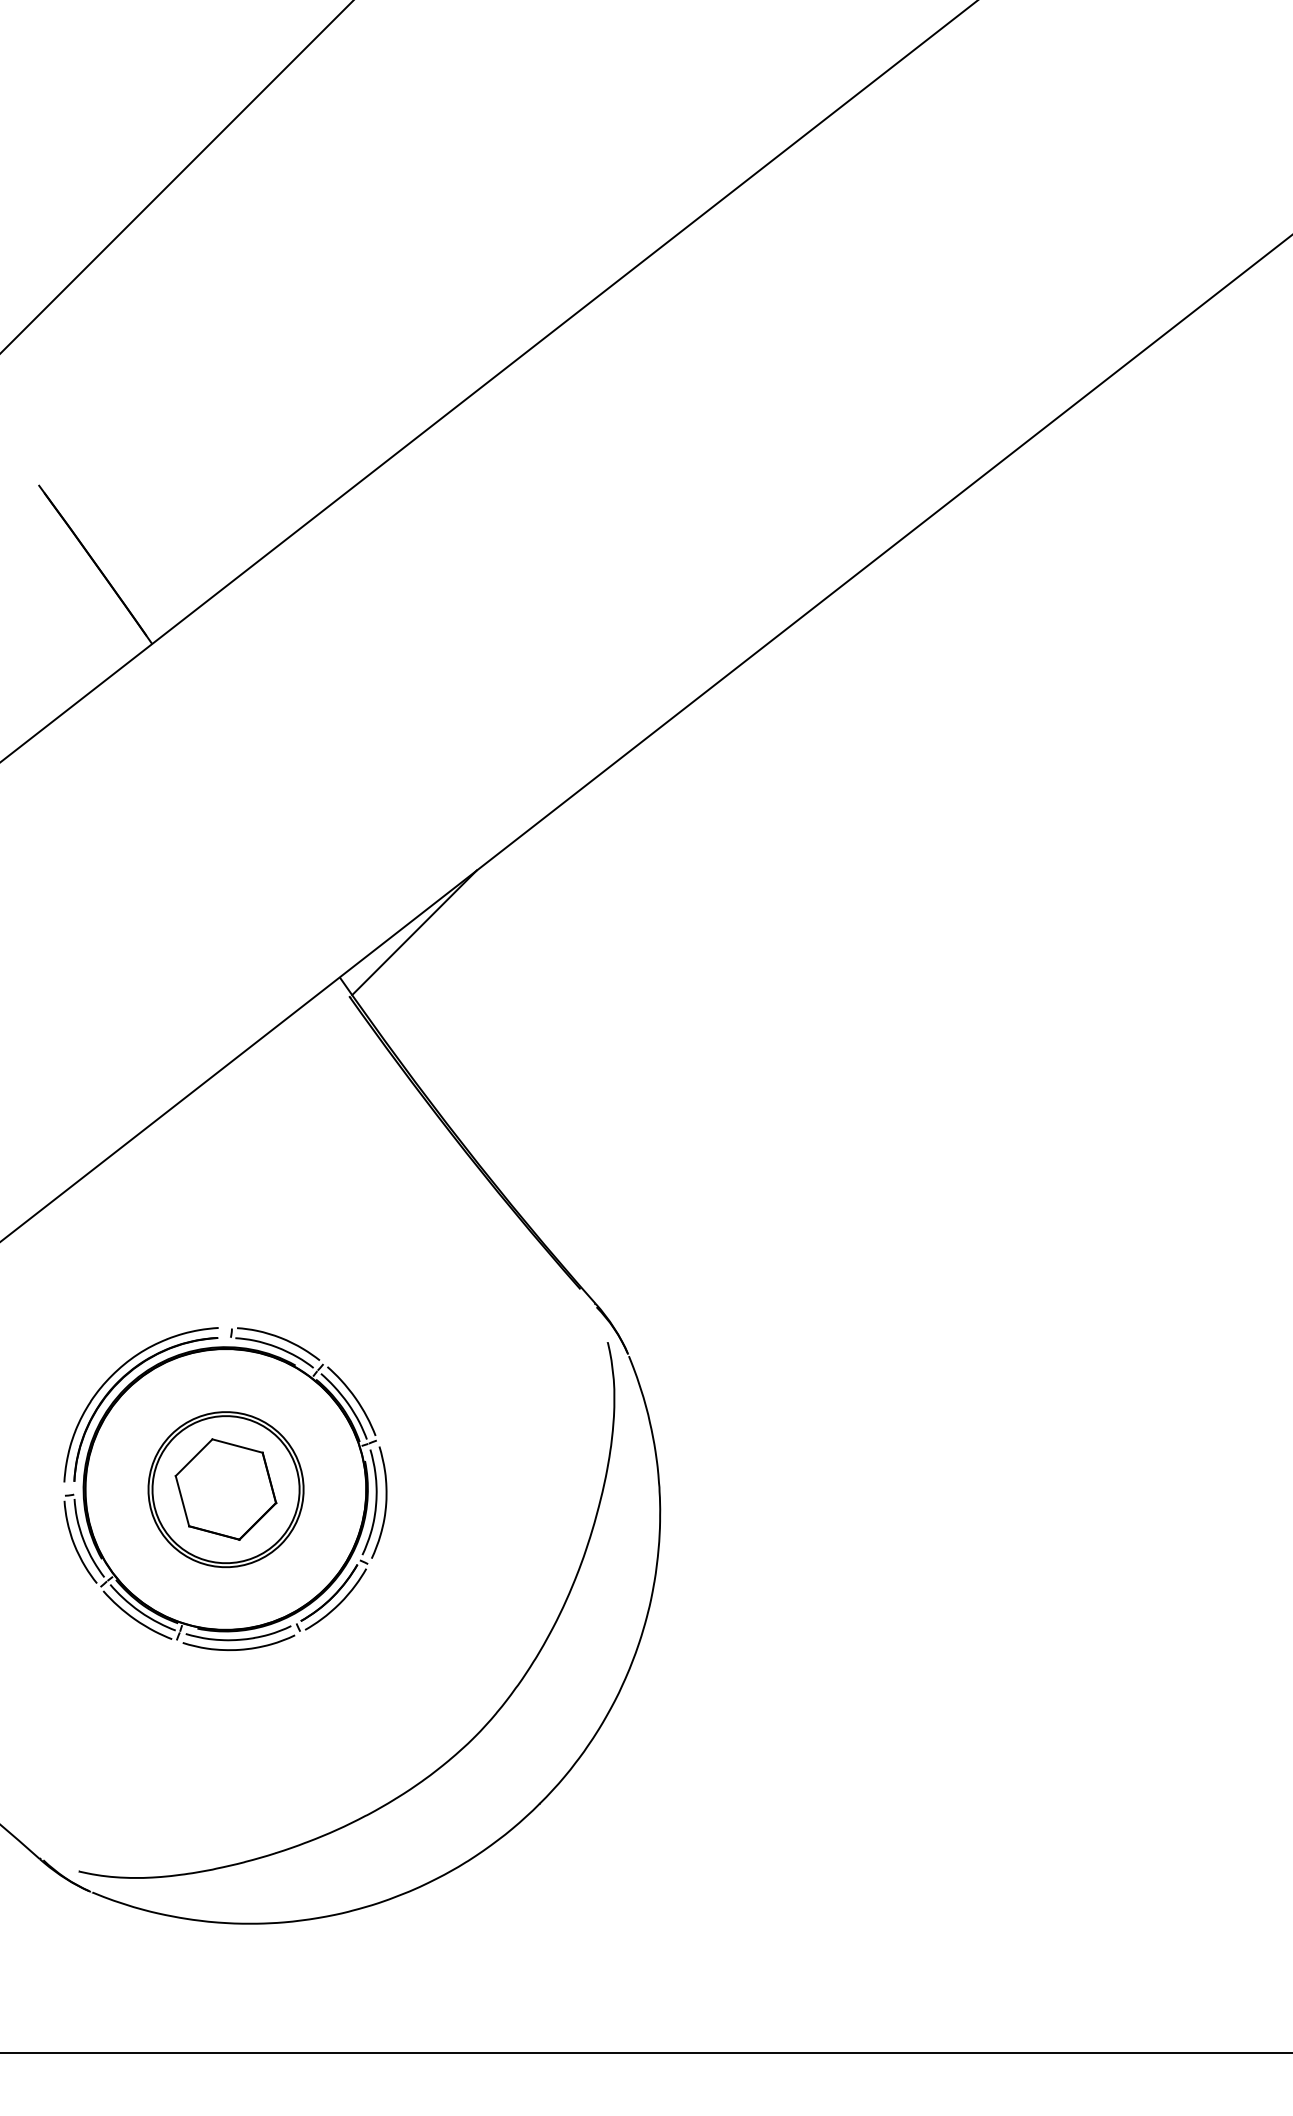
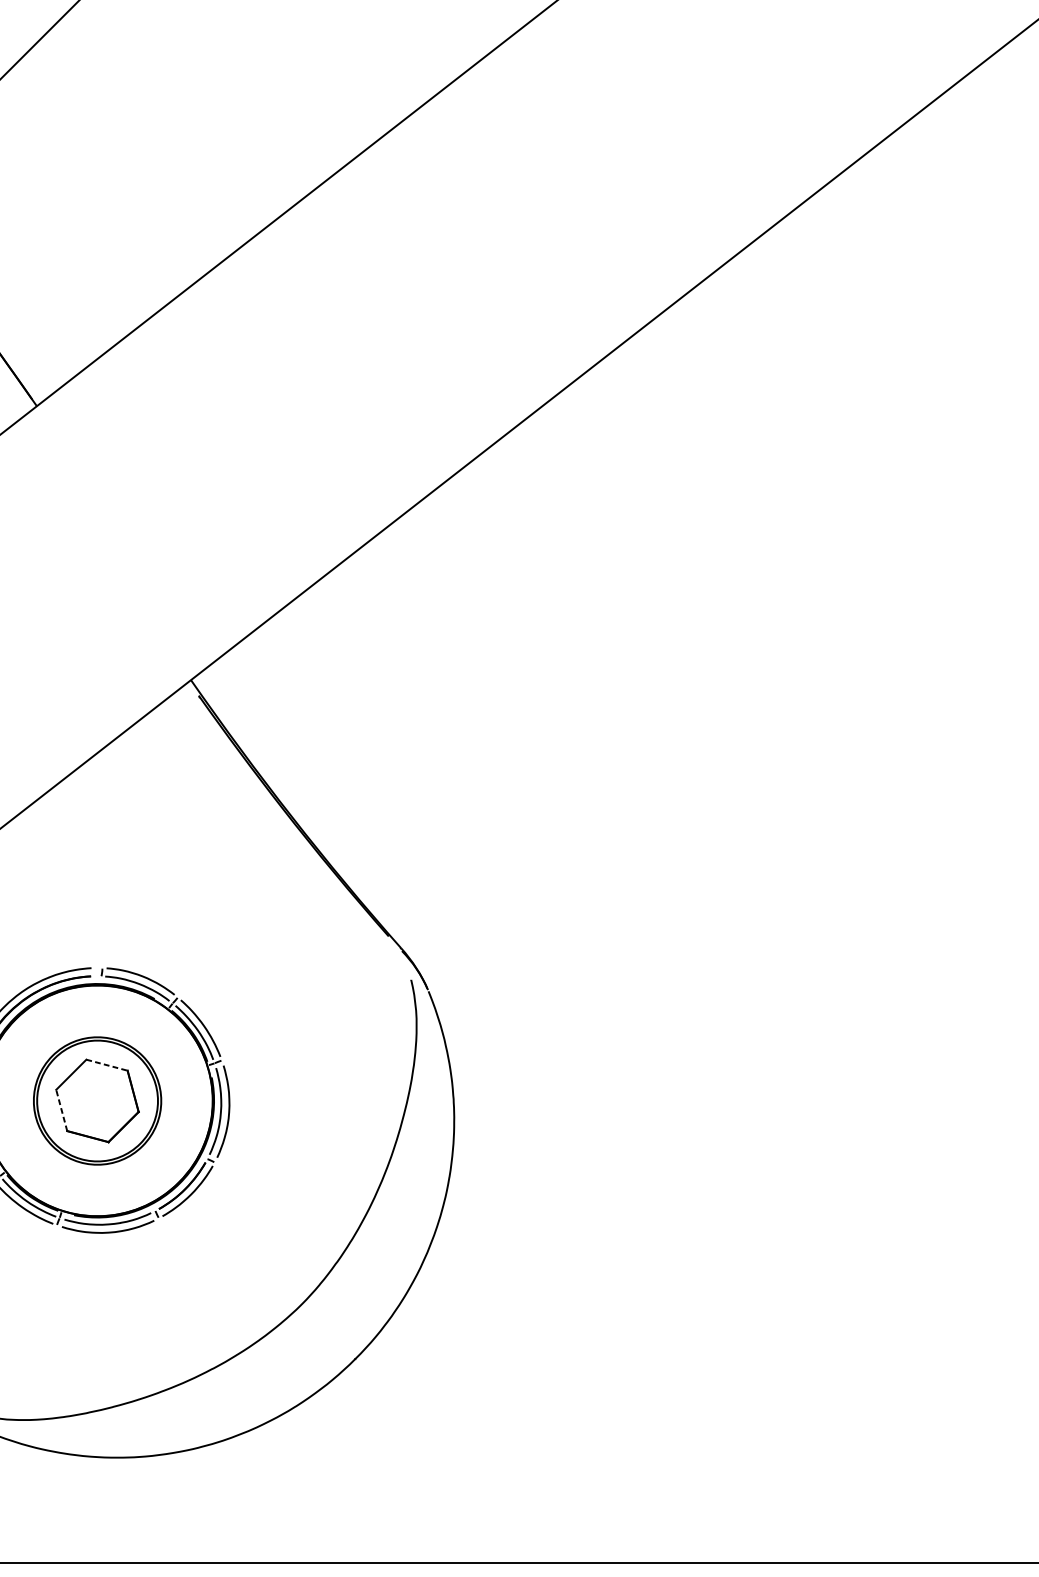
line: (414, 932) -> (252, 643), removed
line: (238, 1446) -> (107, 1065), solid -> dashed
line: (182, 1500) -> (61, 1109), solid -> dashed

